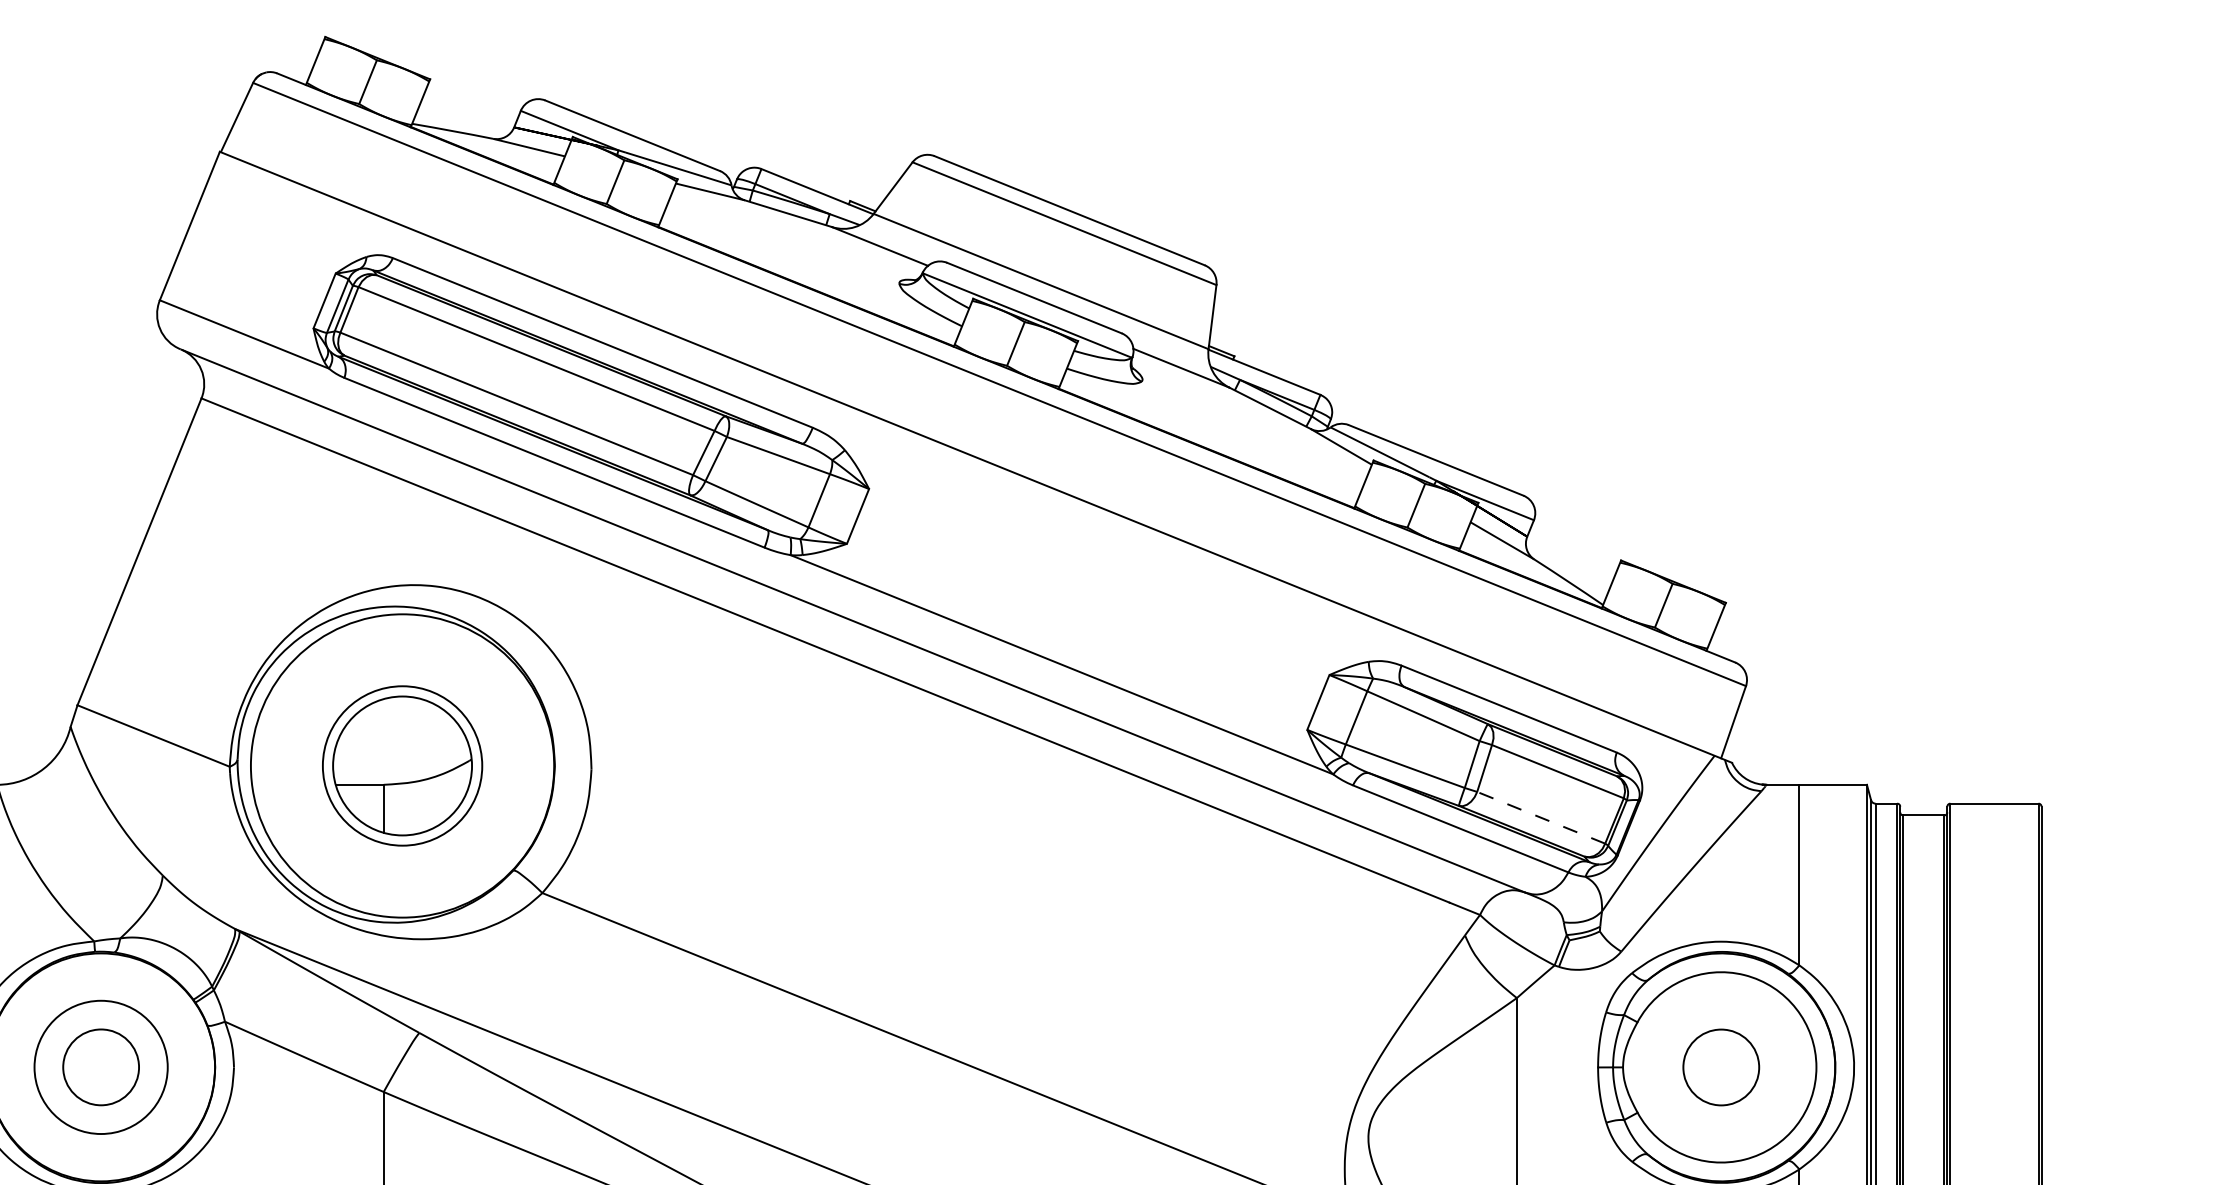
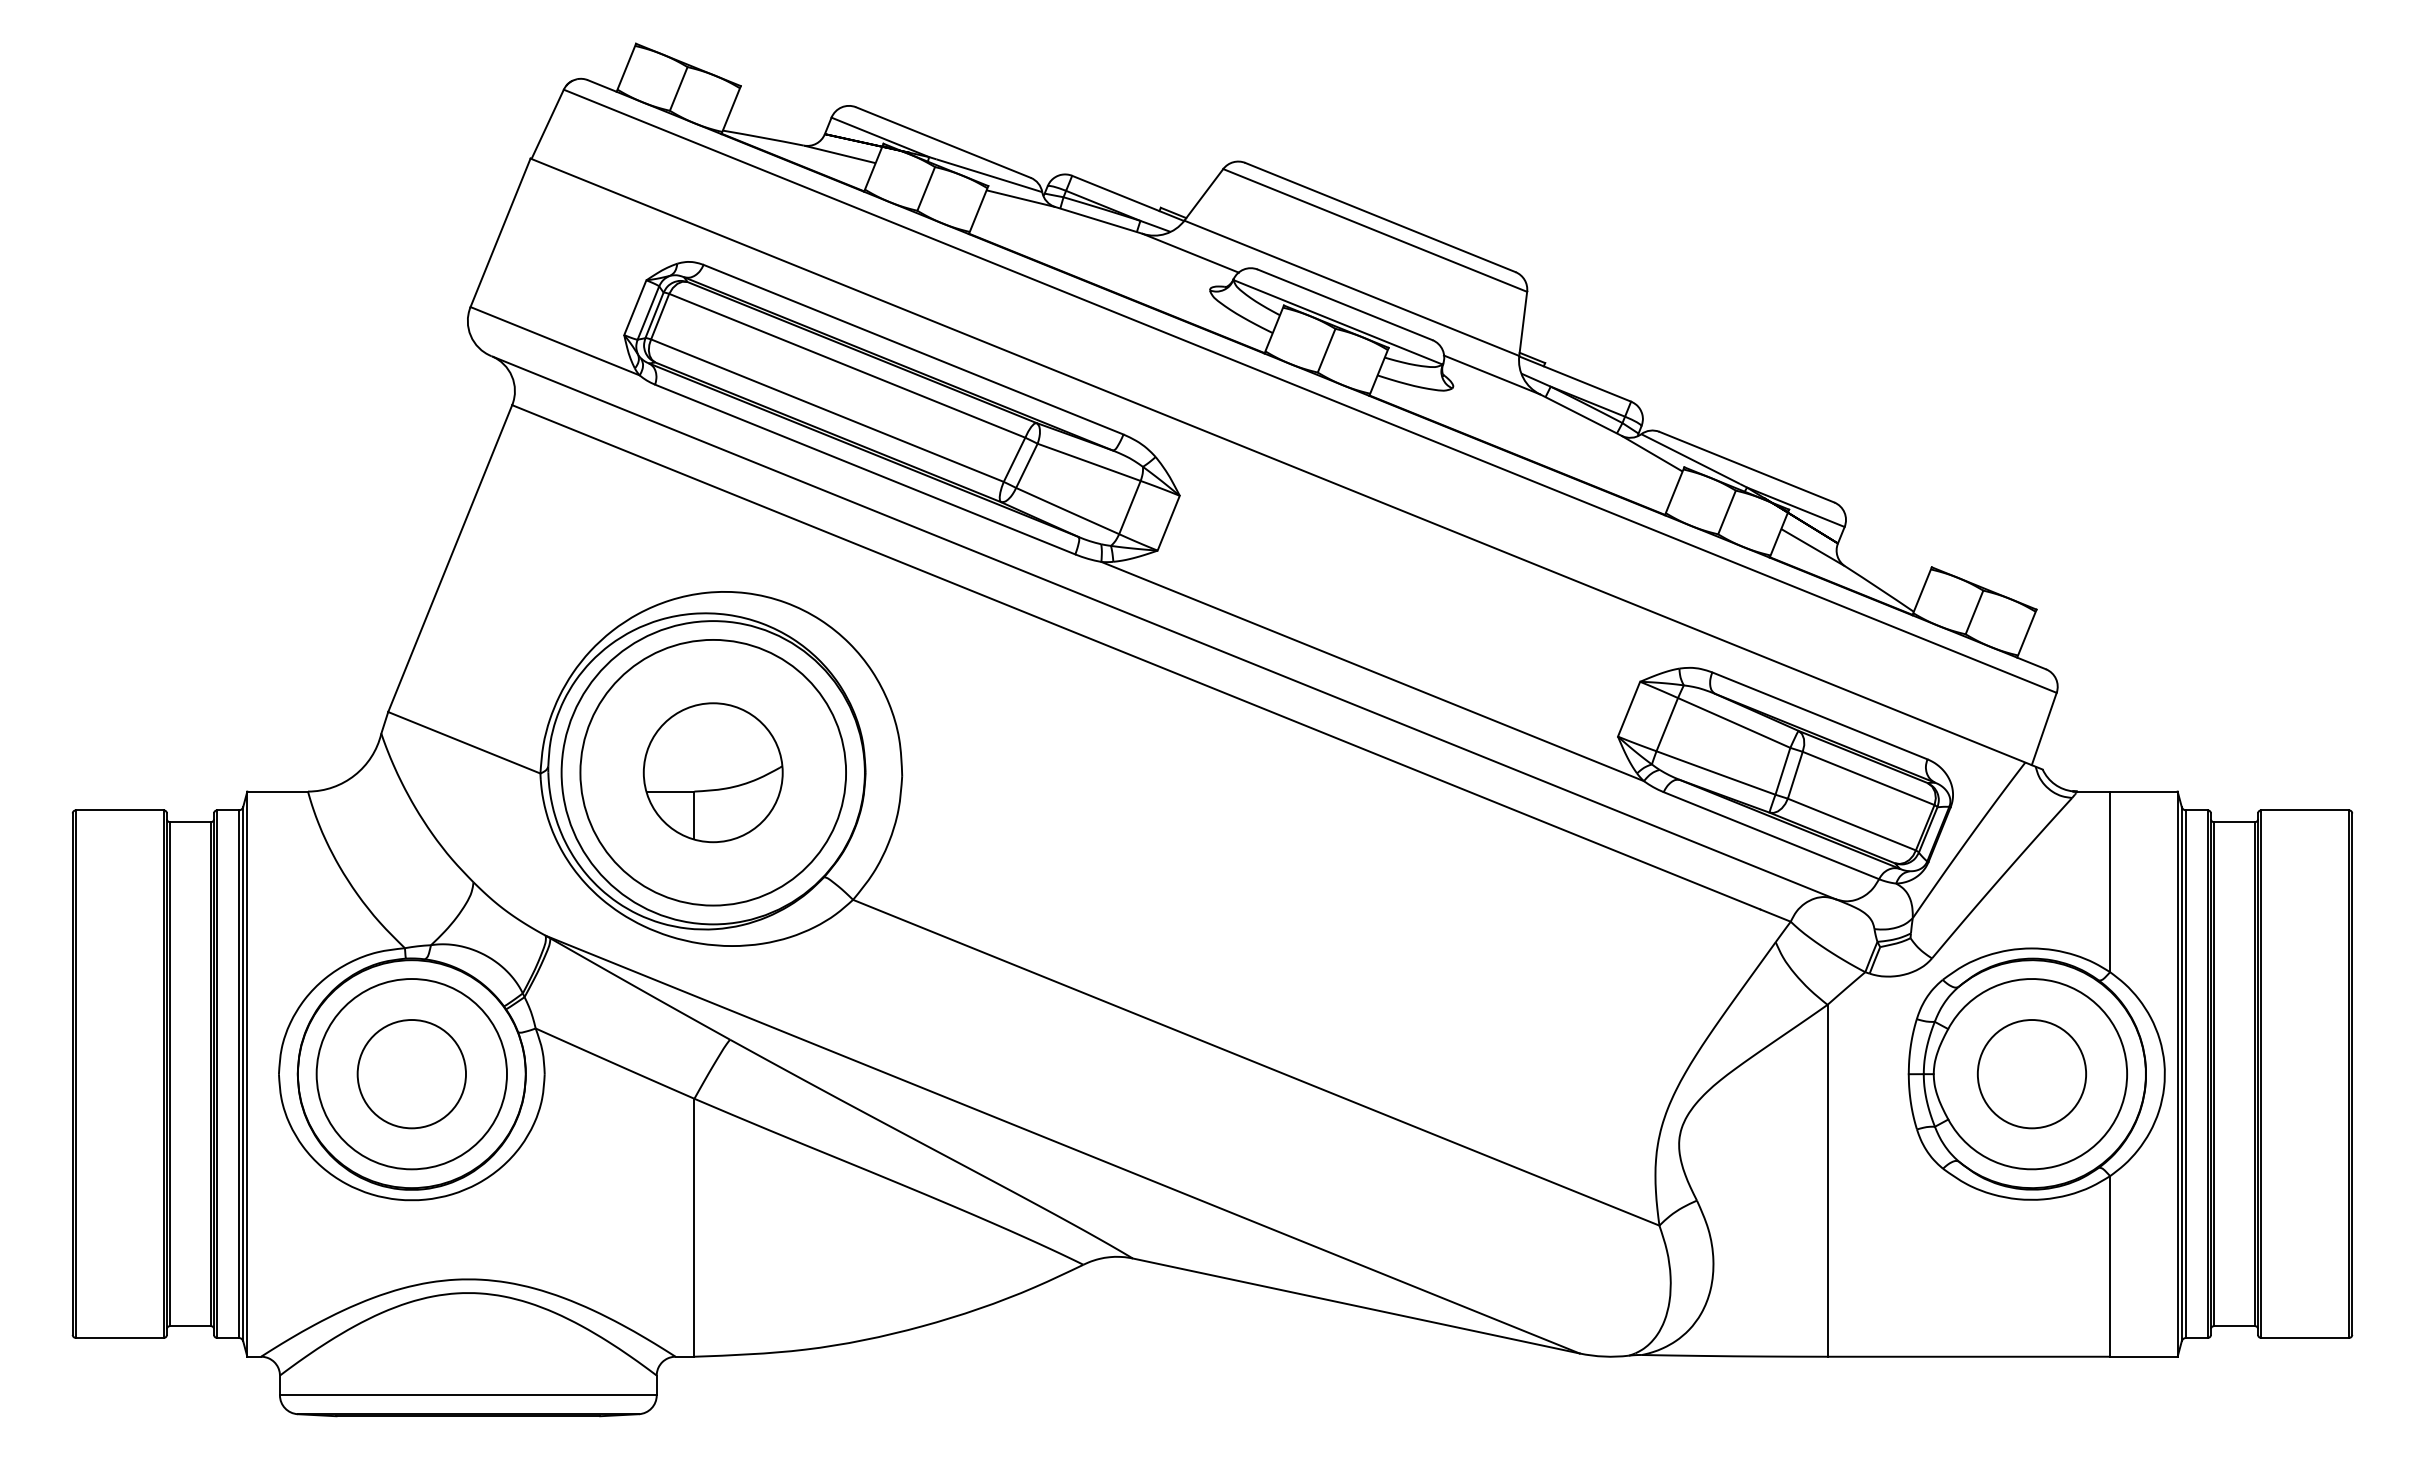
circle: (402, 765) -> (713, 772), size x1.67
line: (1540, 817) -> (1851, 824), dashed -> solid
circle: (100, 1067) -> (411, 1074), size x1.43
circle: (100, 1067) -> (411, 1074), size x1.43
circle: (1720, 1067) -> (2031, 1074), size x1.43

